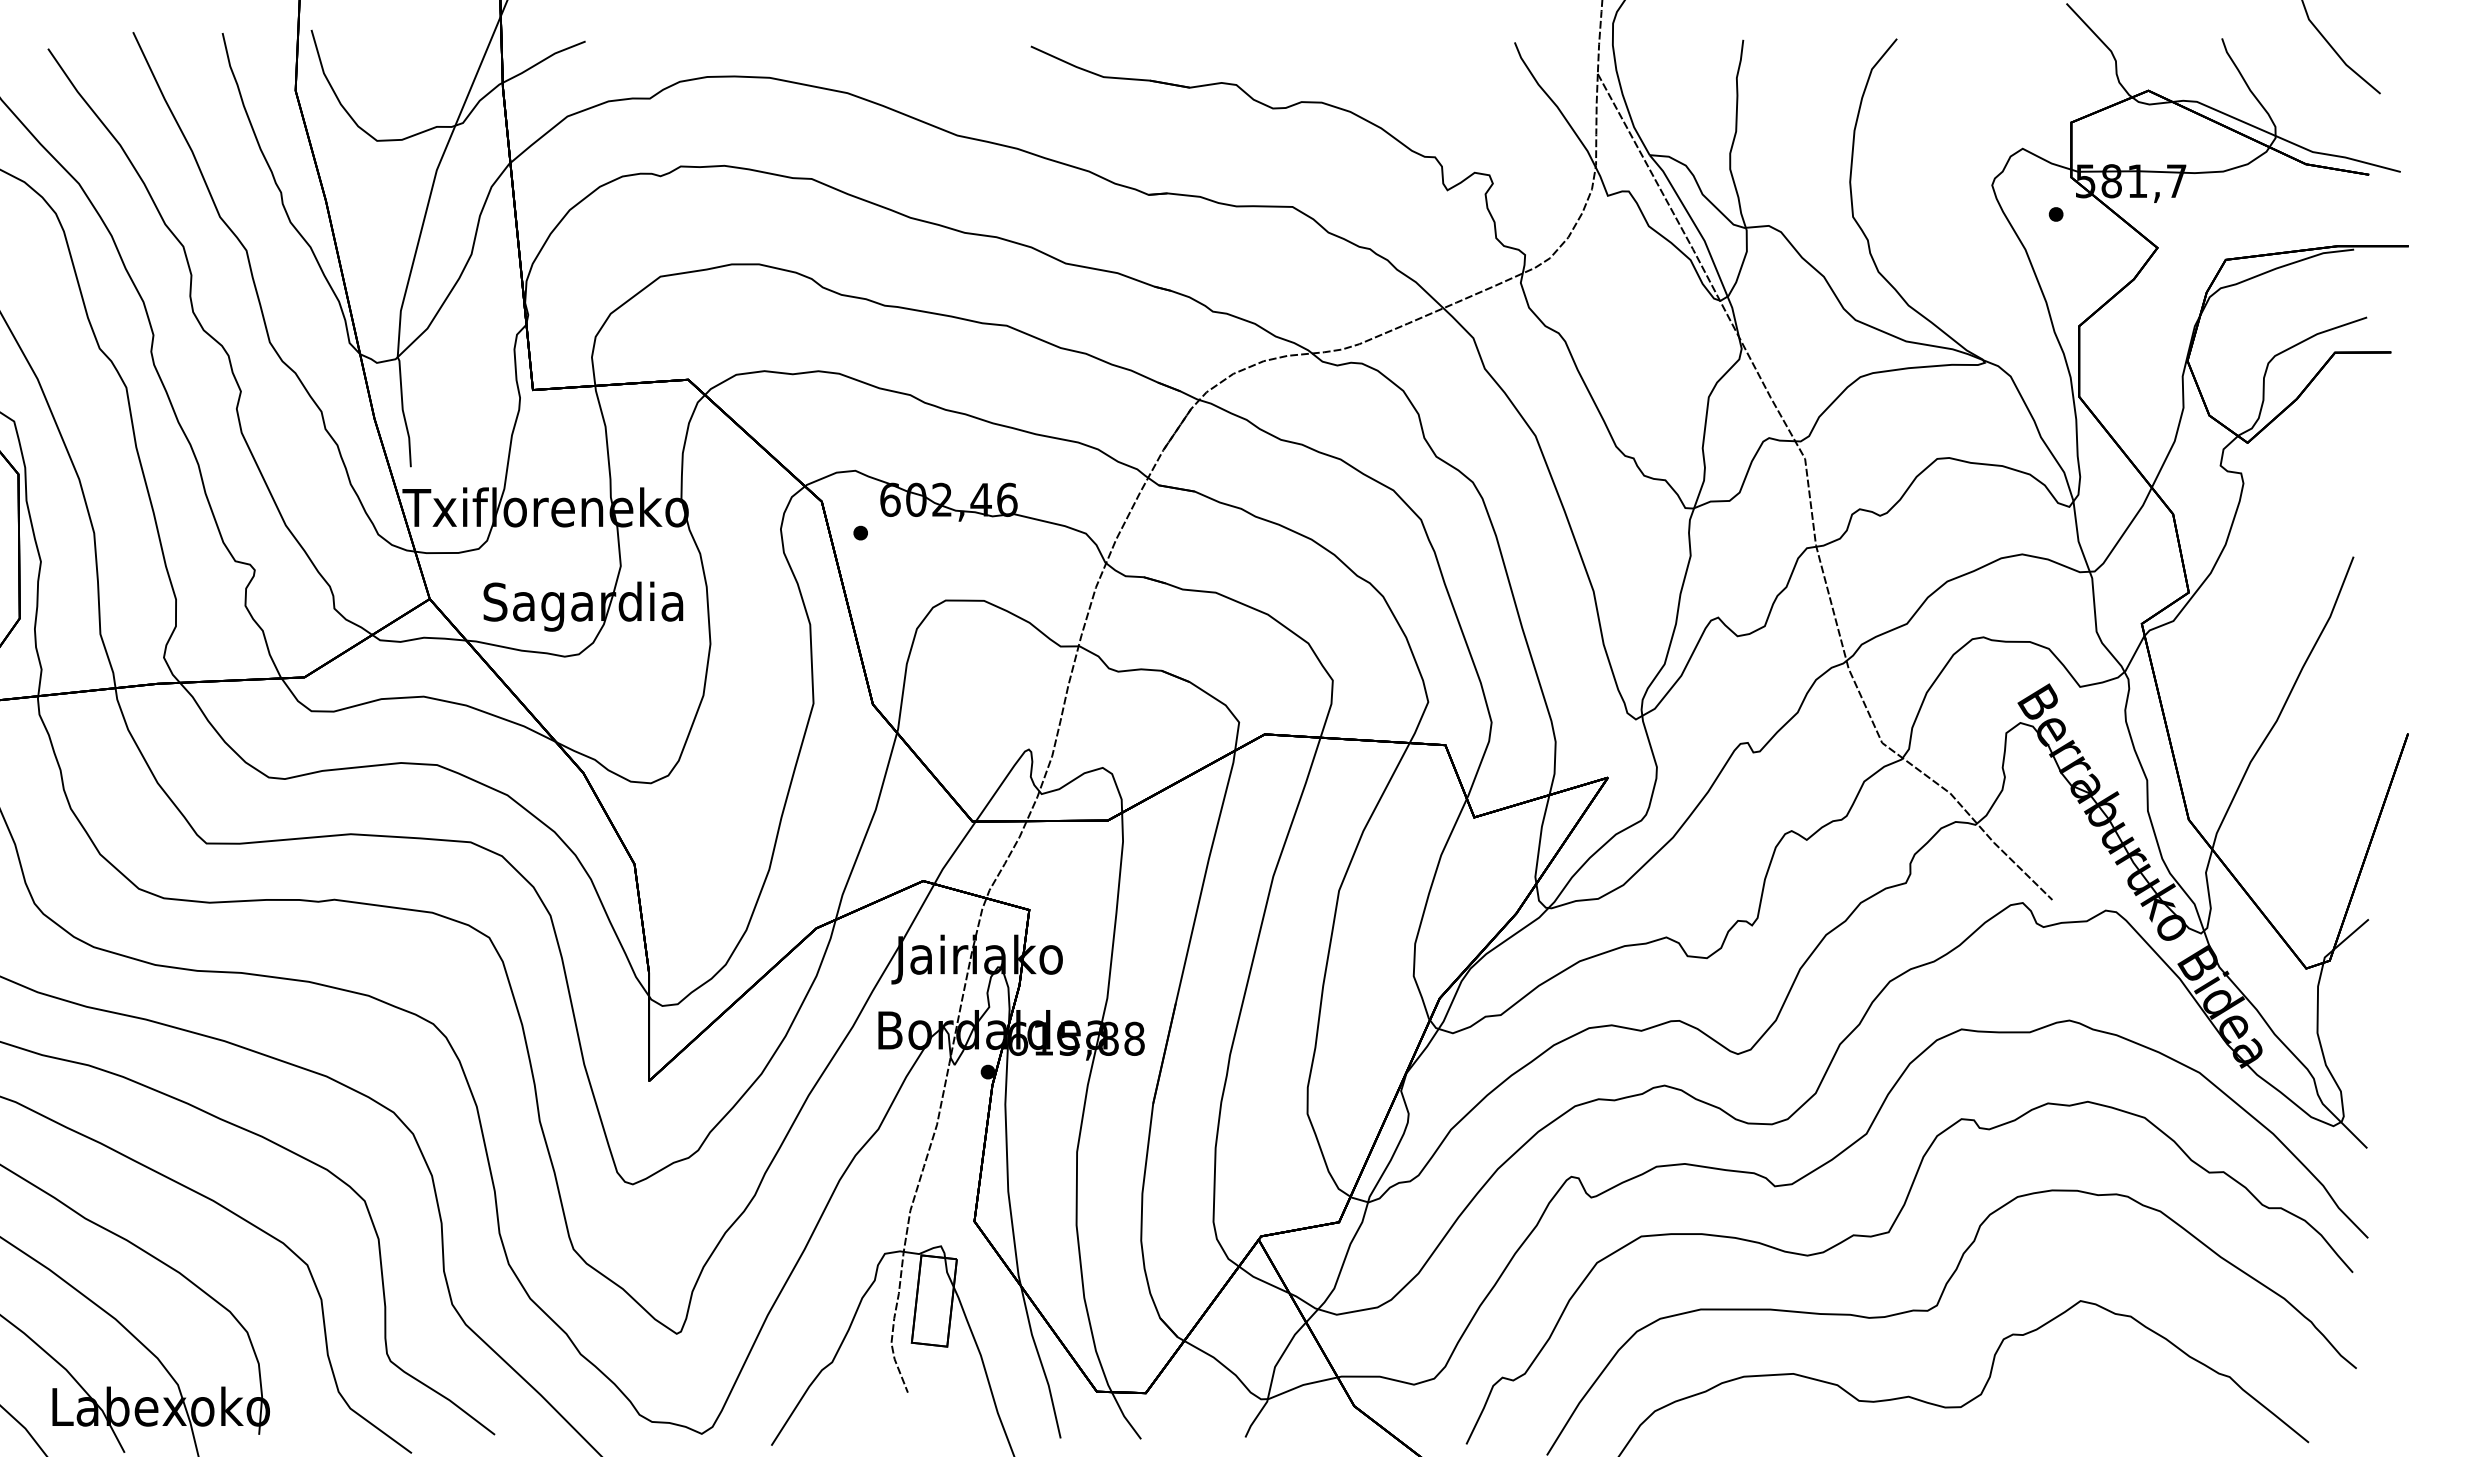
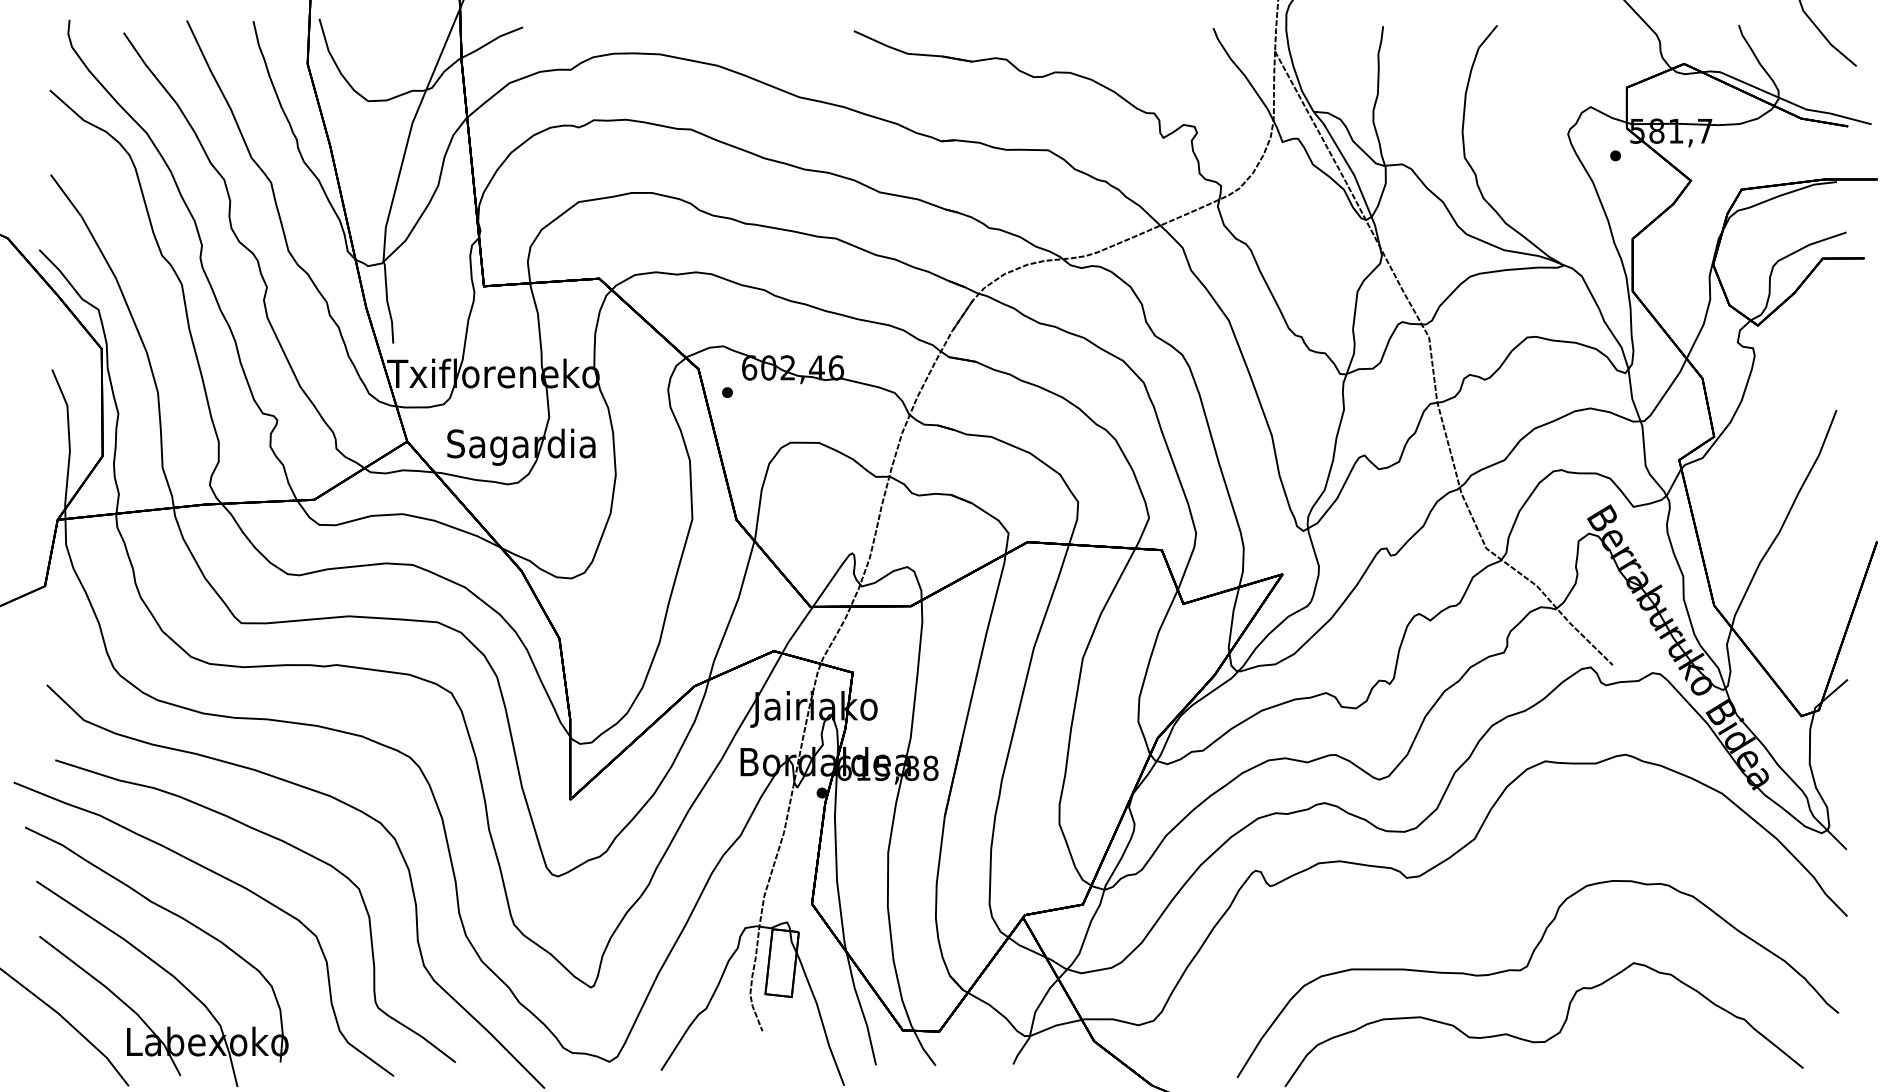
curve: (1890, 1232) -> (1492, 912), removed

